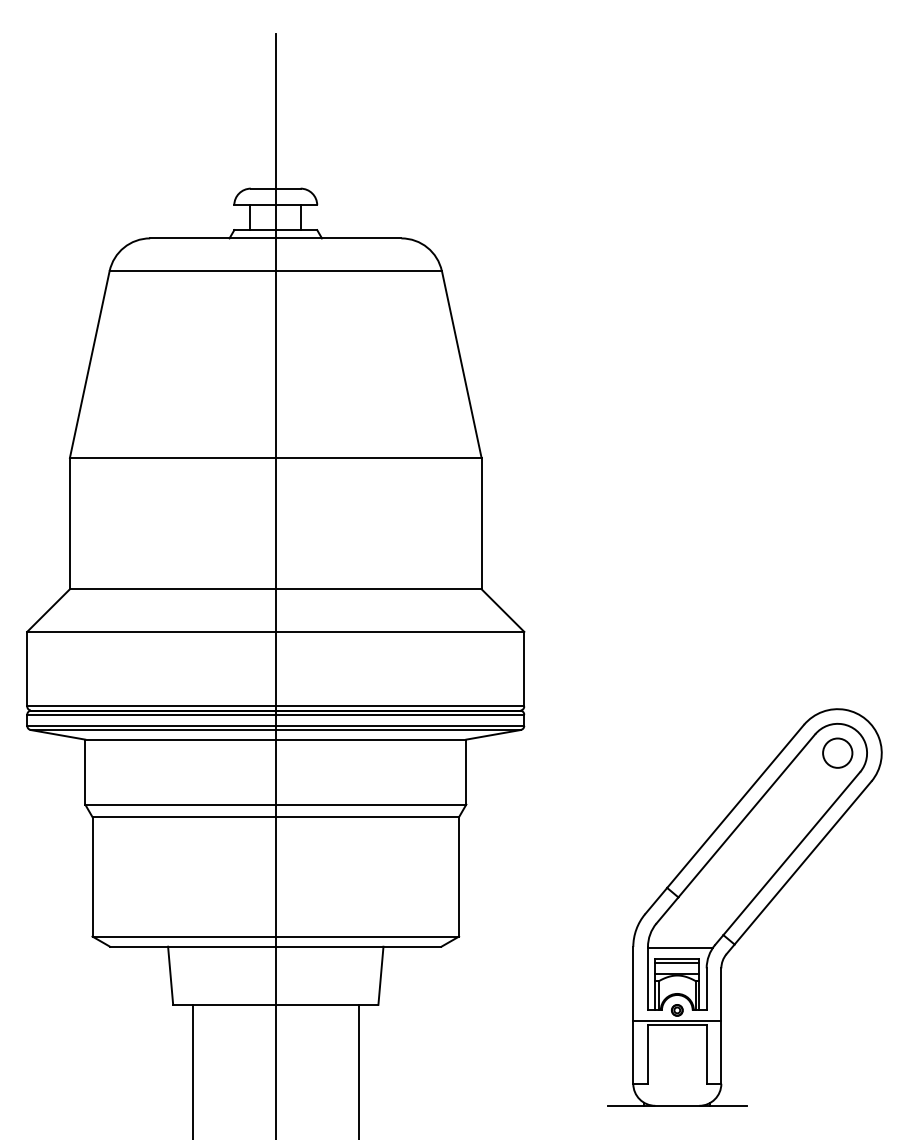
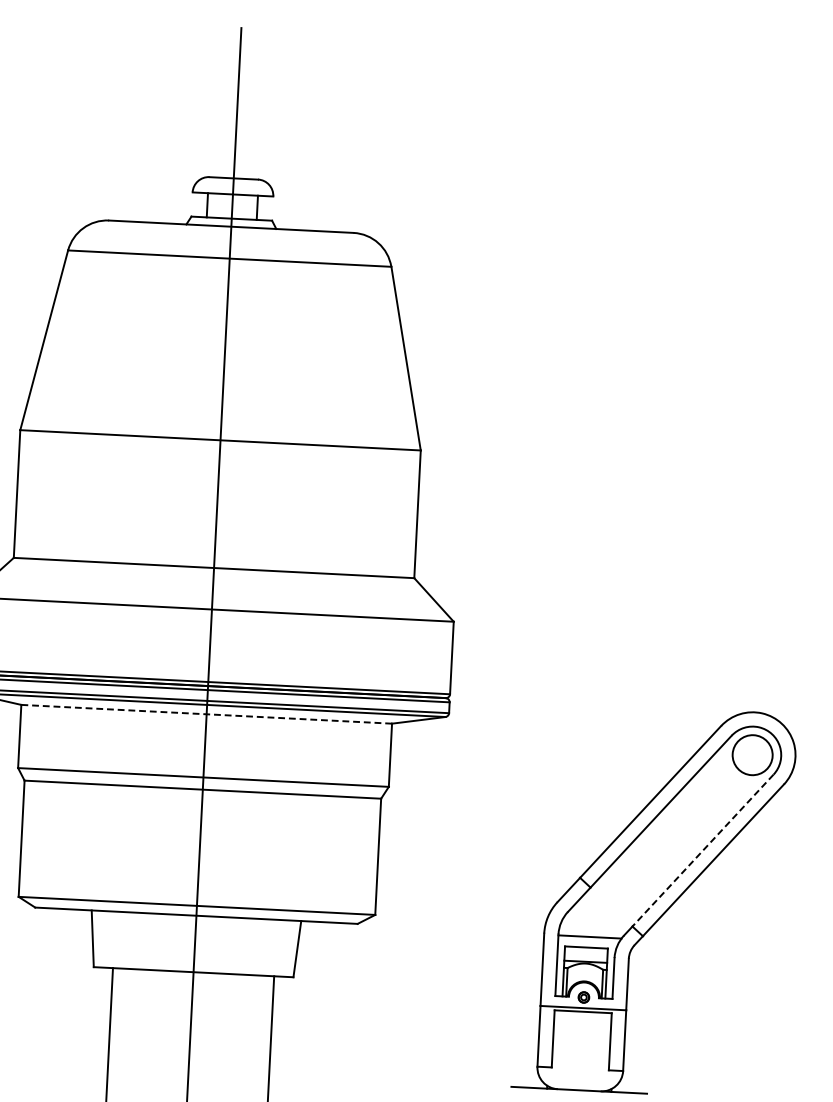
line: (275, 739) -> (206, 714), solid -> dashed
circle: (837, 752) -> (752, 754), size x1.4
line: (791, 853) -> (702, 850), solid -> dashed
line: (677, 962) -> (586, 950), removed

